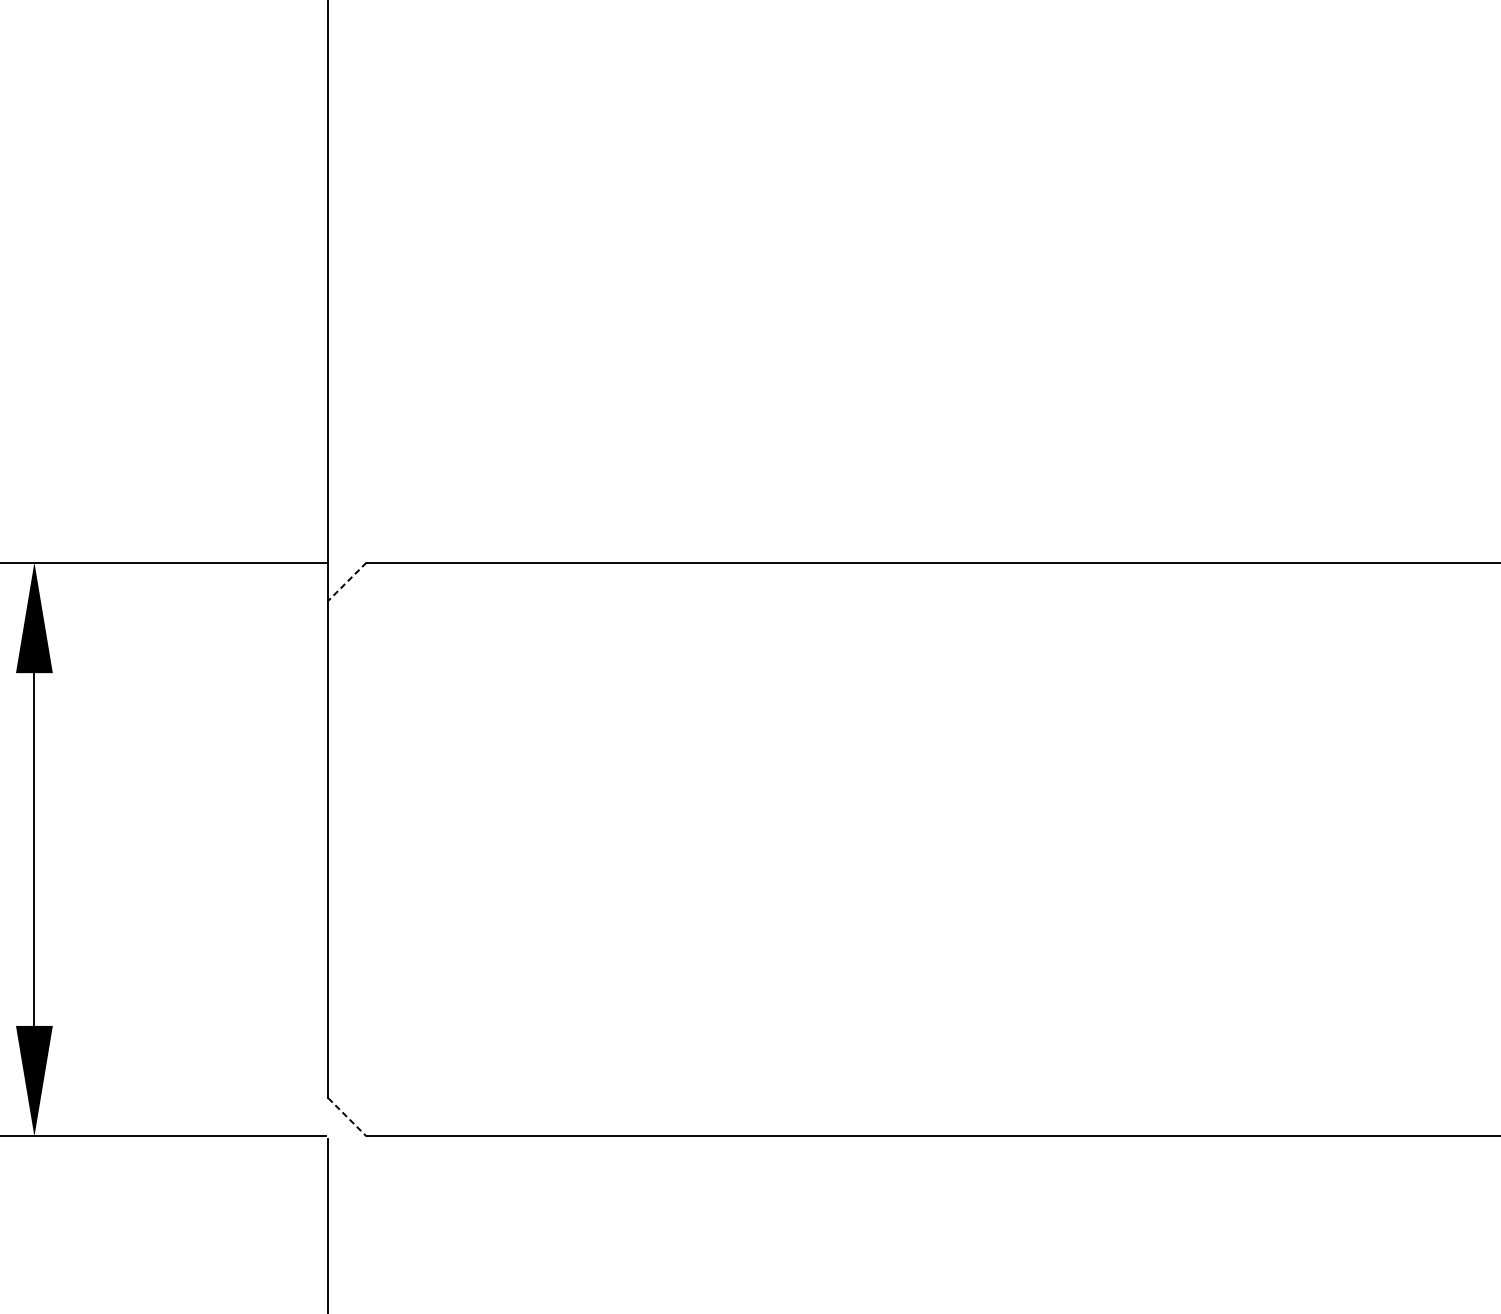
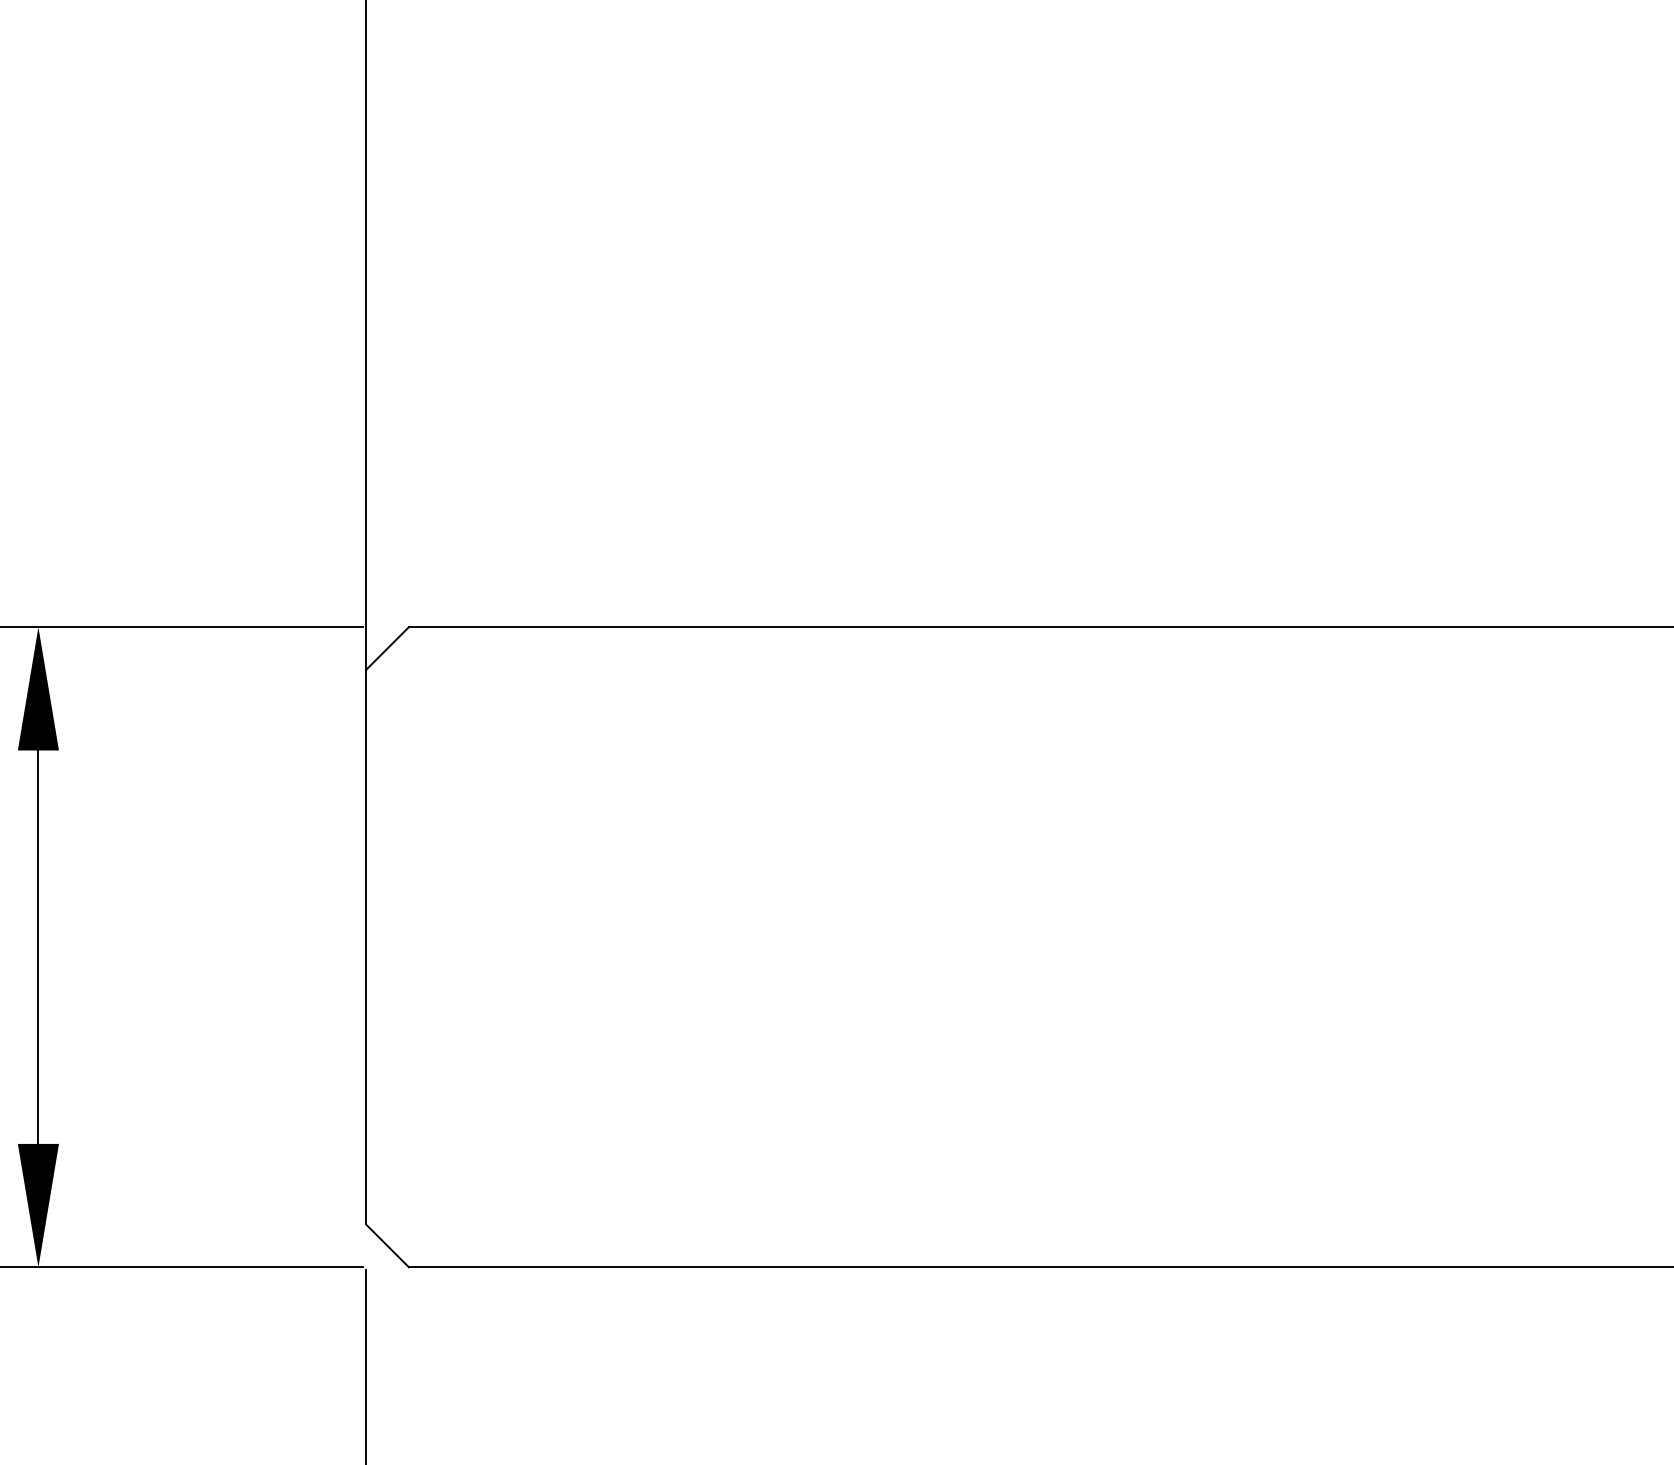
line: (347, 581) -> (387, 648), dashed -> solid
line: (347, 1117) -> (387, 1246), dashed -> solid

